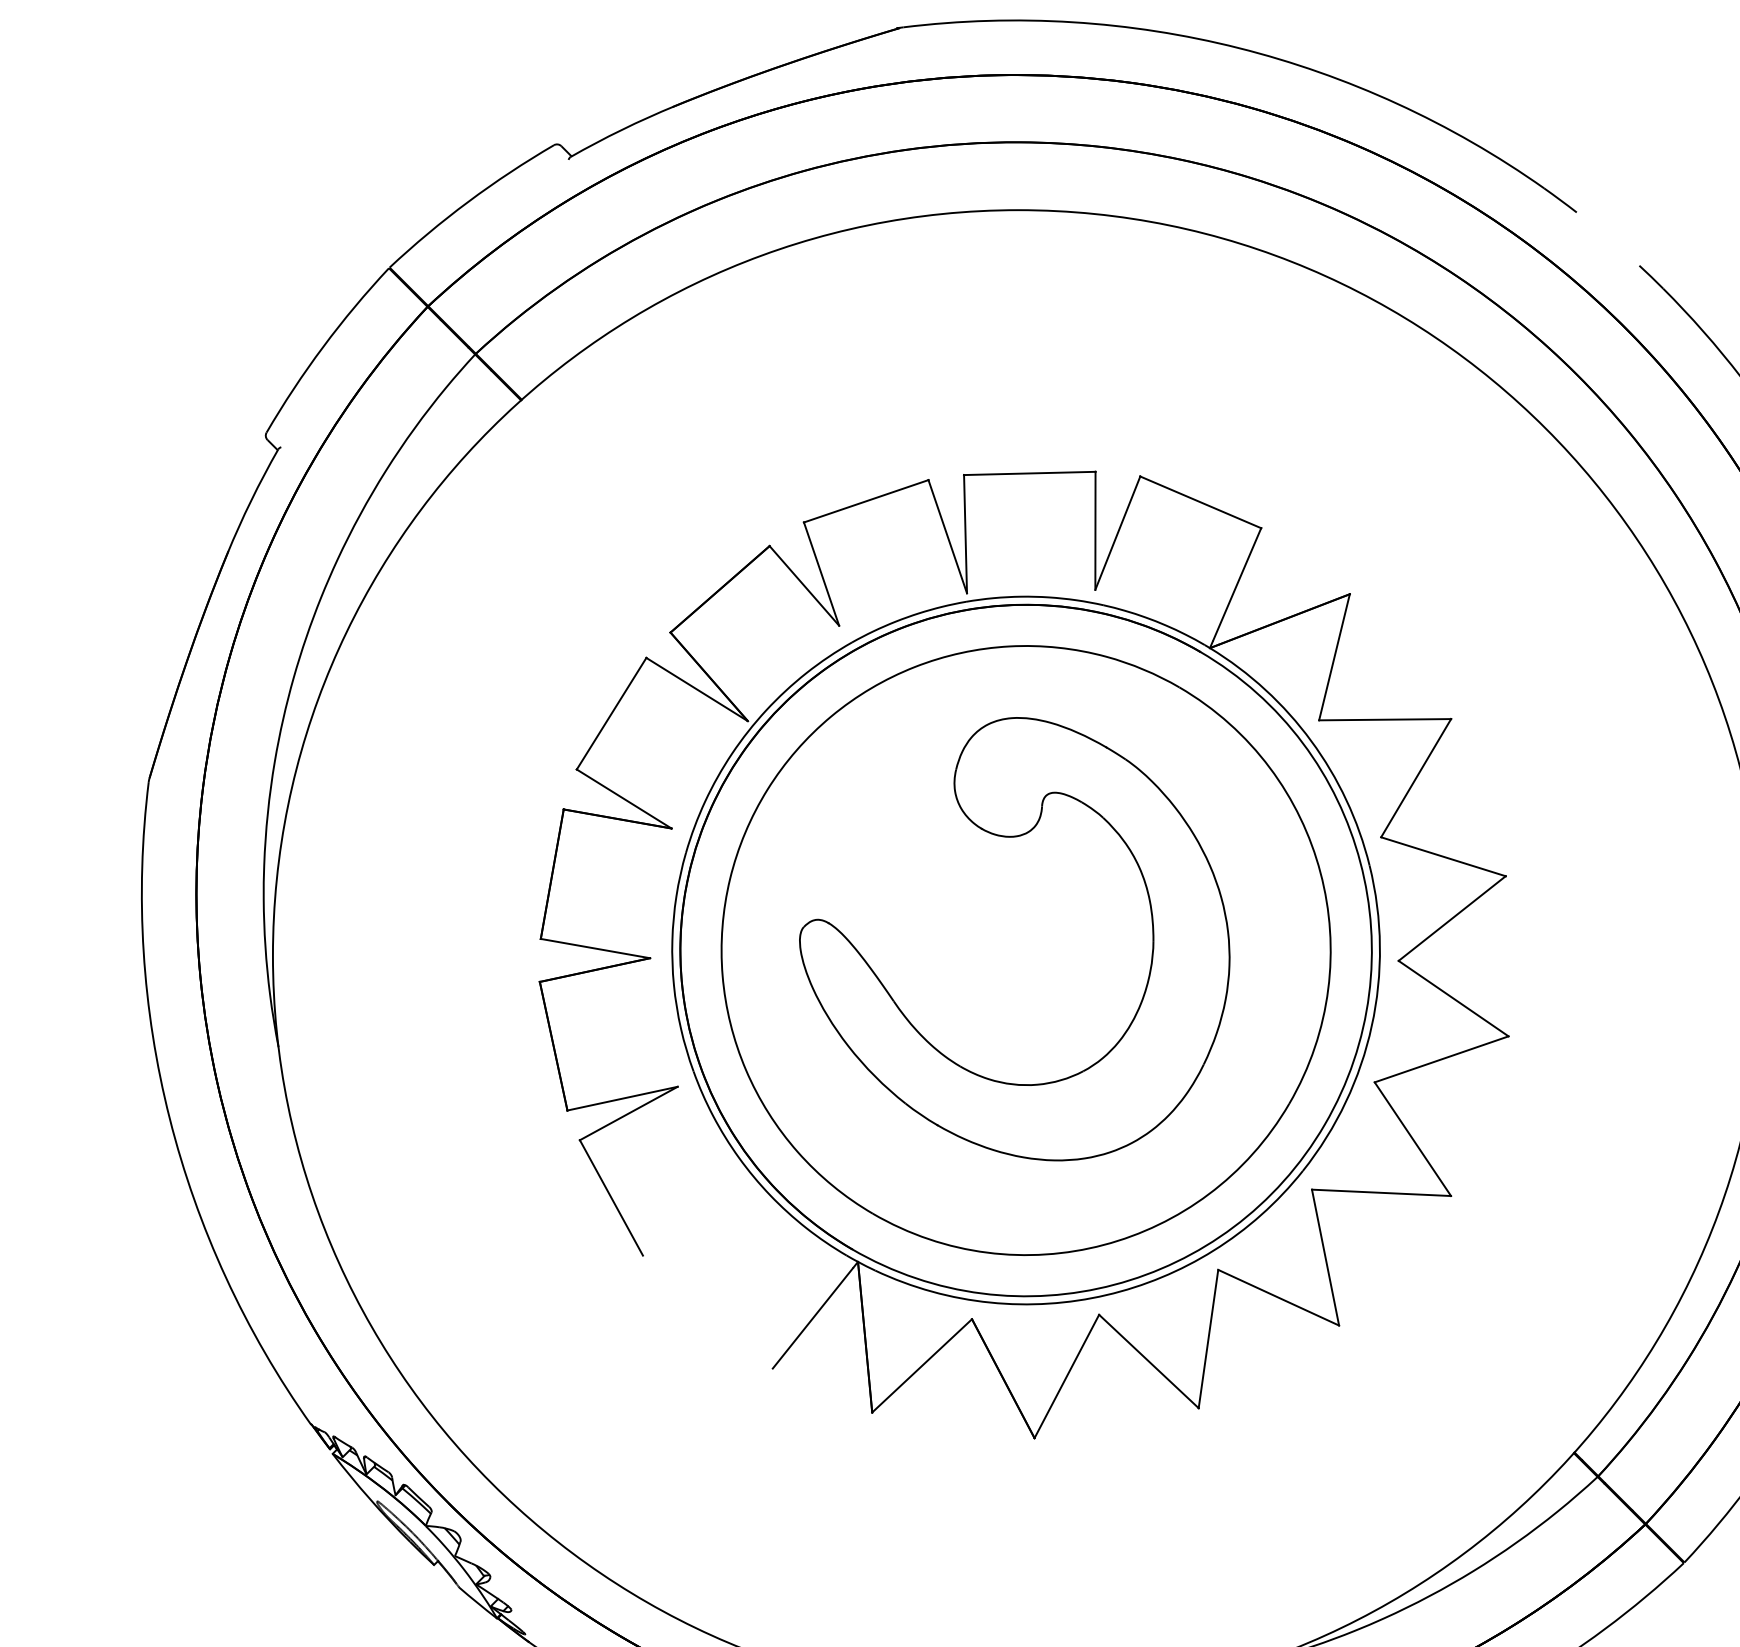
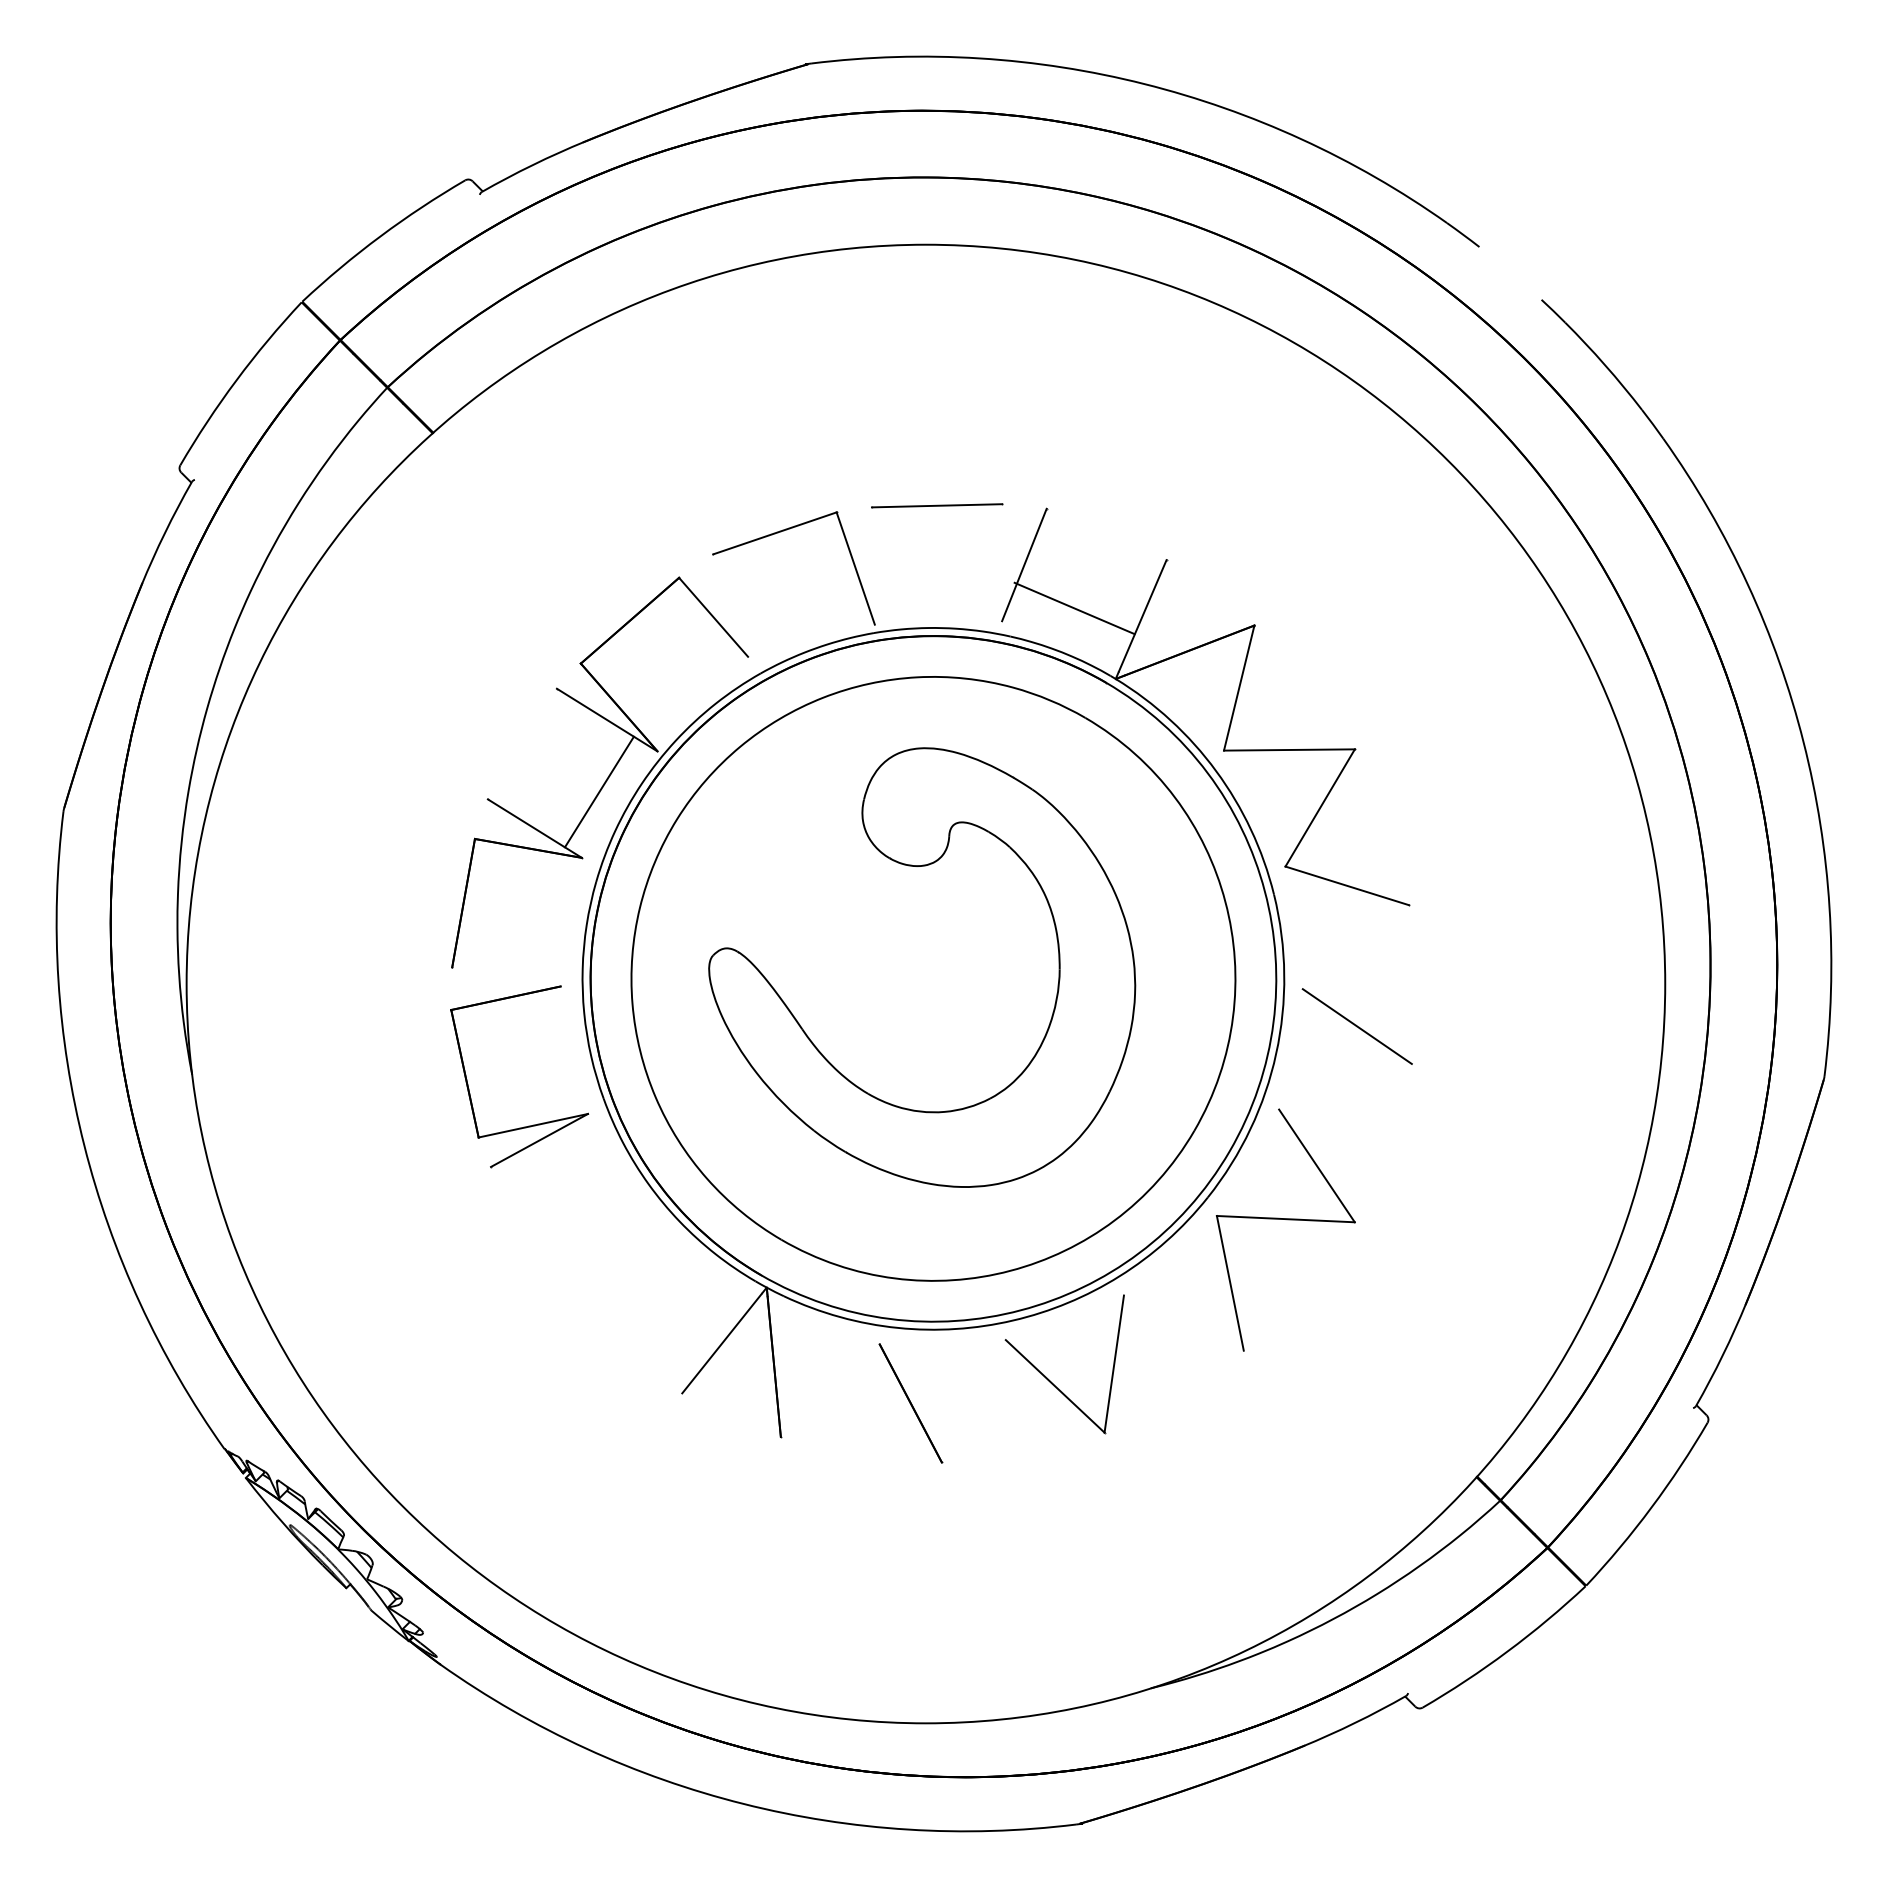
line: (1200, 502) -> (1074, 608), moved
line: (1095, 530) -> (1002, 562), removed
line: (964, 533) -> (872, 565), removed
line: (821, 573) -> (730, 605), removed
line: (610, 713) -> (598, 791), moved
line: (1451, 918) -> (1355, 947), removed
line: (595, 948) -> (506, 976), removed
line: (1441, 1059) -> (1345, 1086), removed
line: (611, 1197) -> (522, 1223), removed
line: (1278, 1297) -> (1183, 1322), removed
line: (921, 1365) -> (829, 1390), removed
line: (1066, 1376) -> (973, 1401), removed

